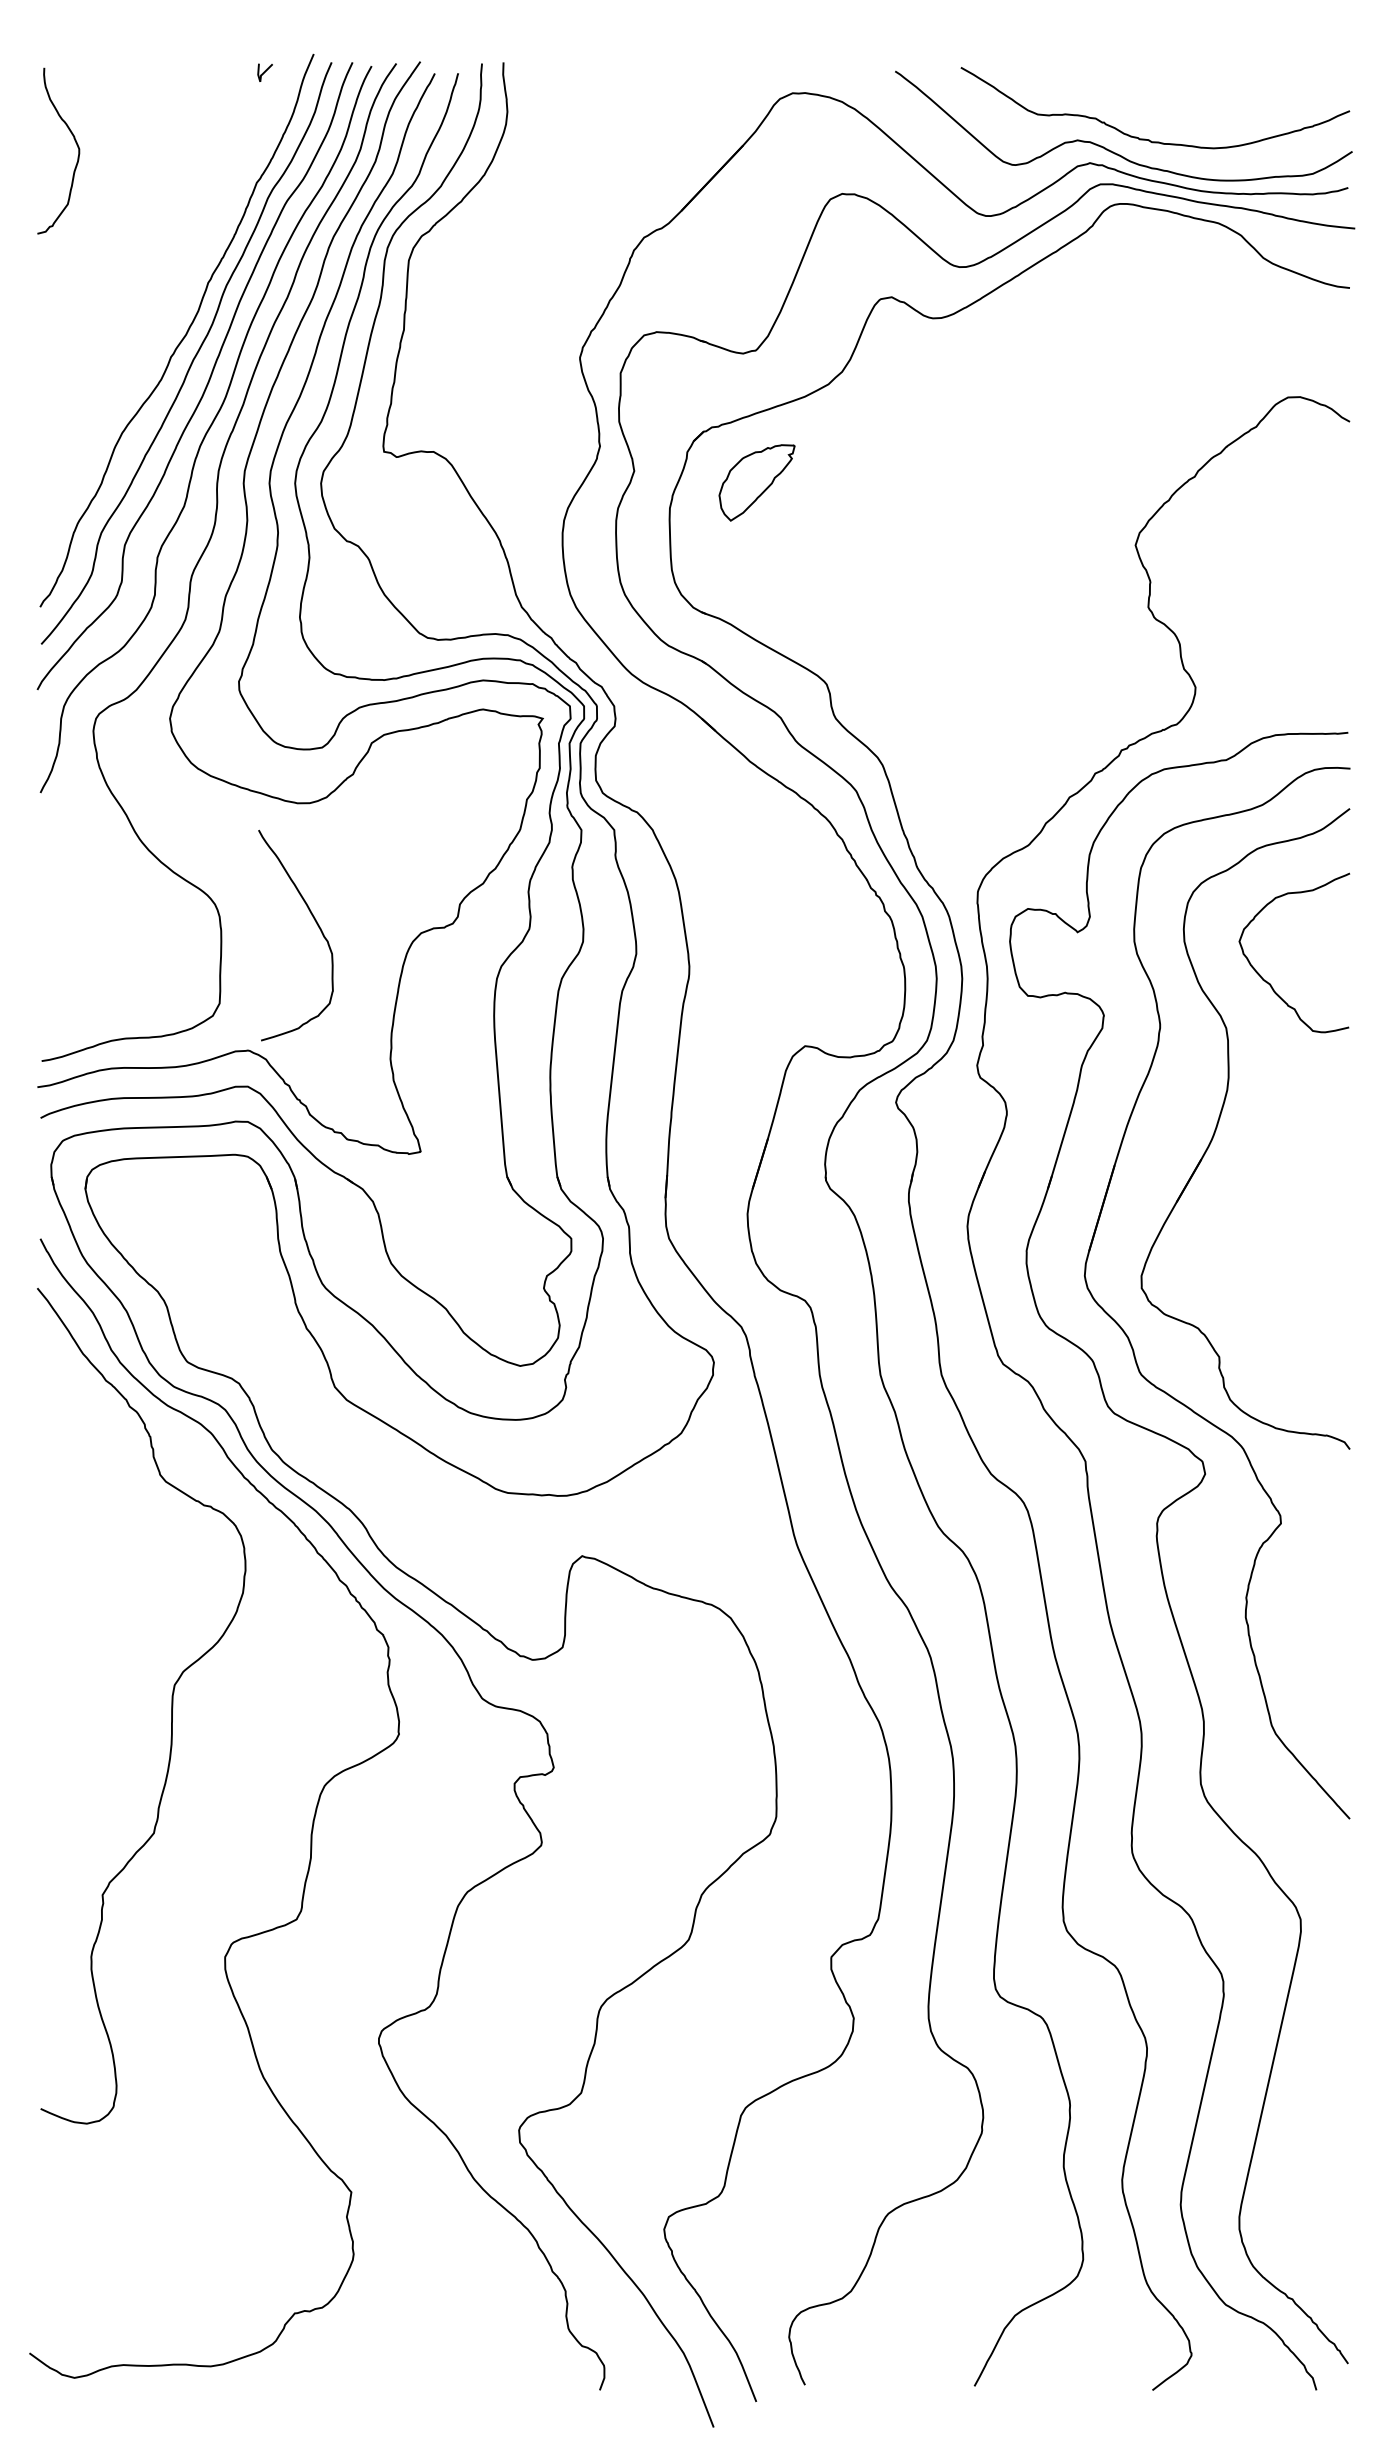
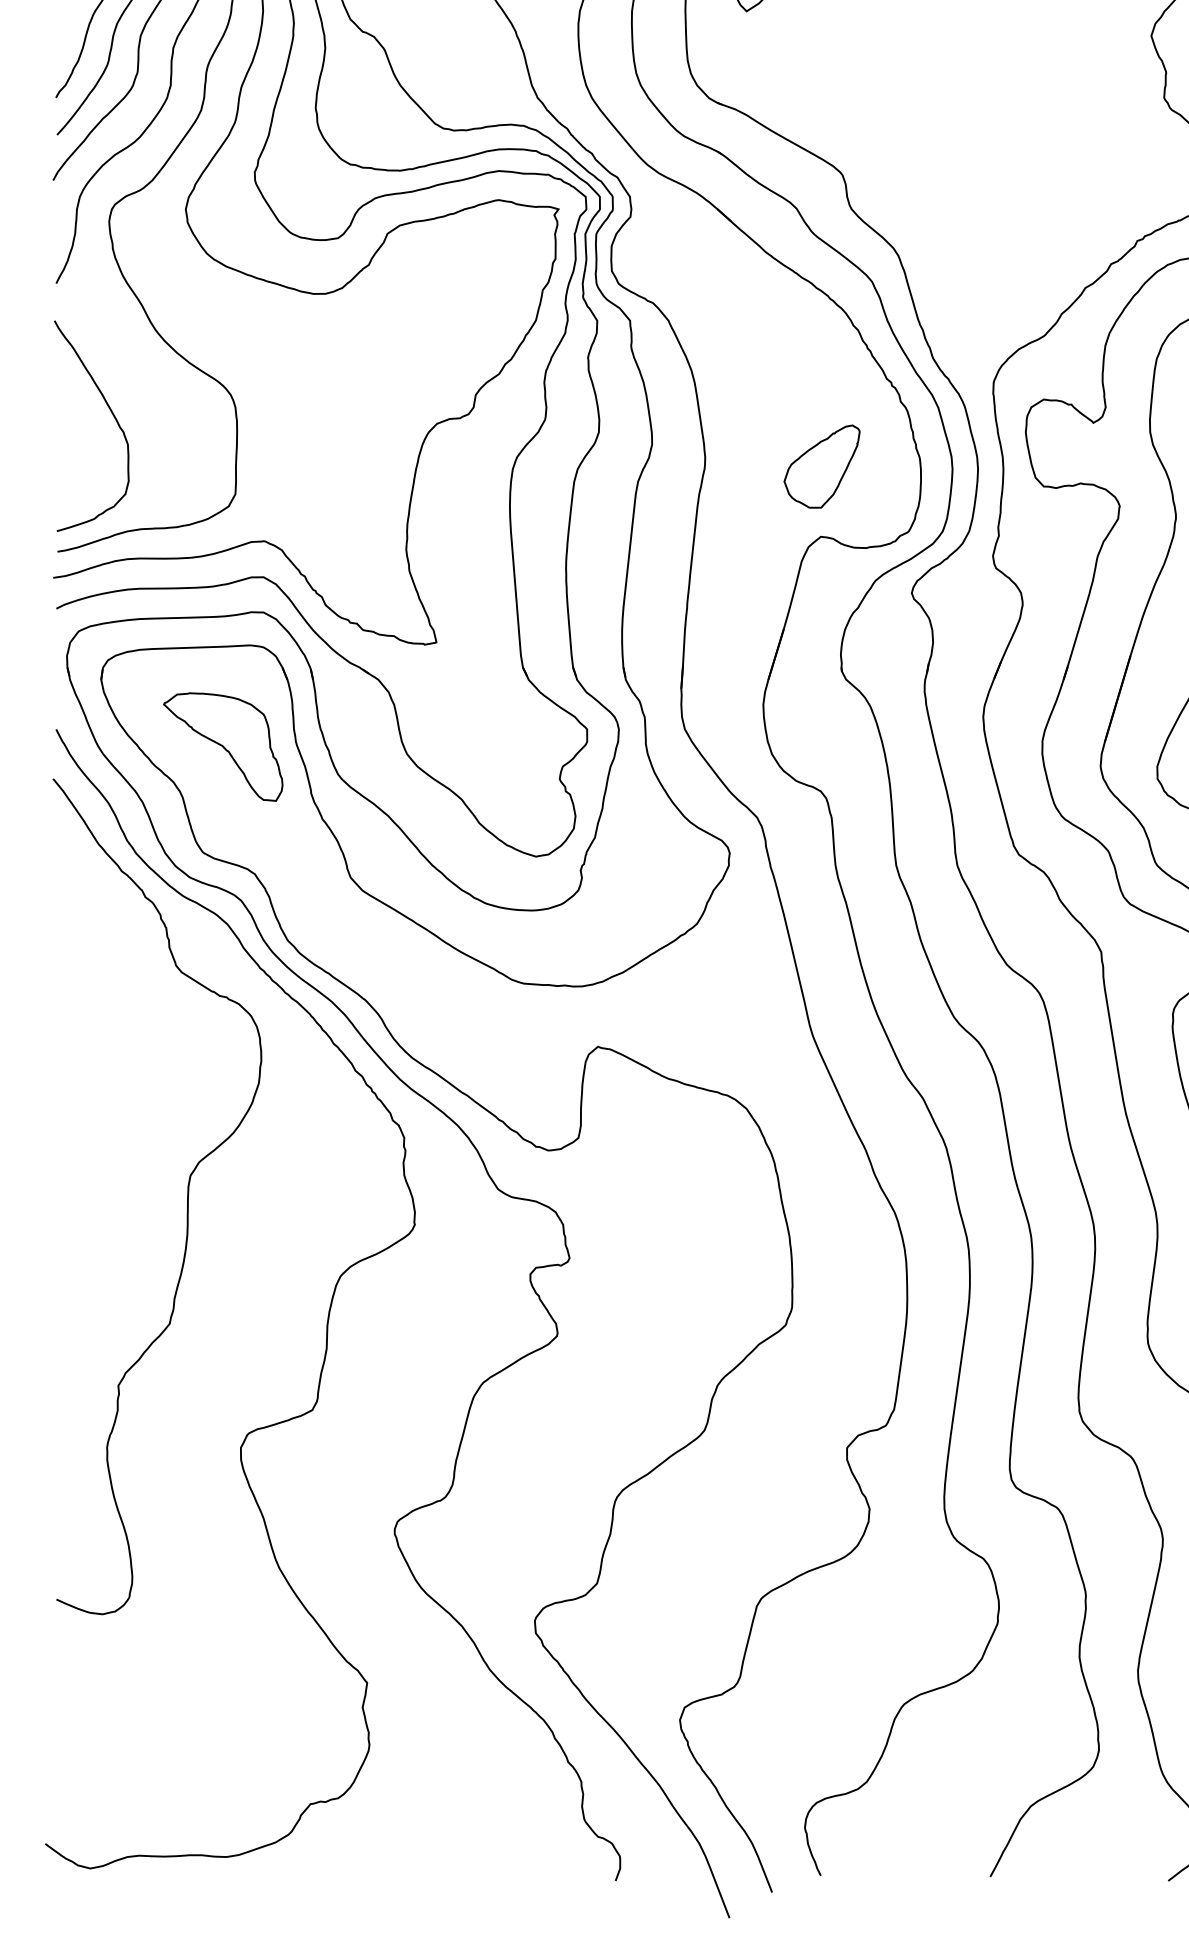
curve: (316, 924) -> (112, 415), moved
part: (805, 975) -> (821, 466), added
part: (207, 1256) -> (223, 747), added

